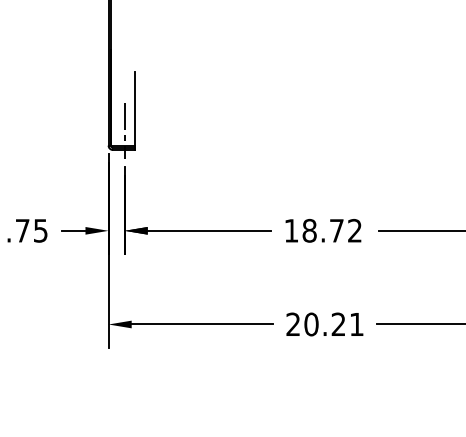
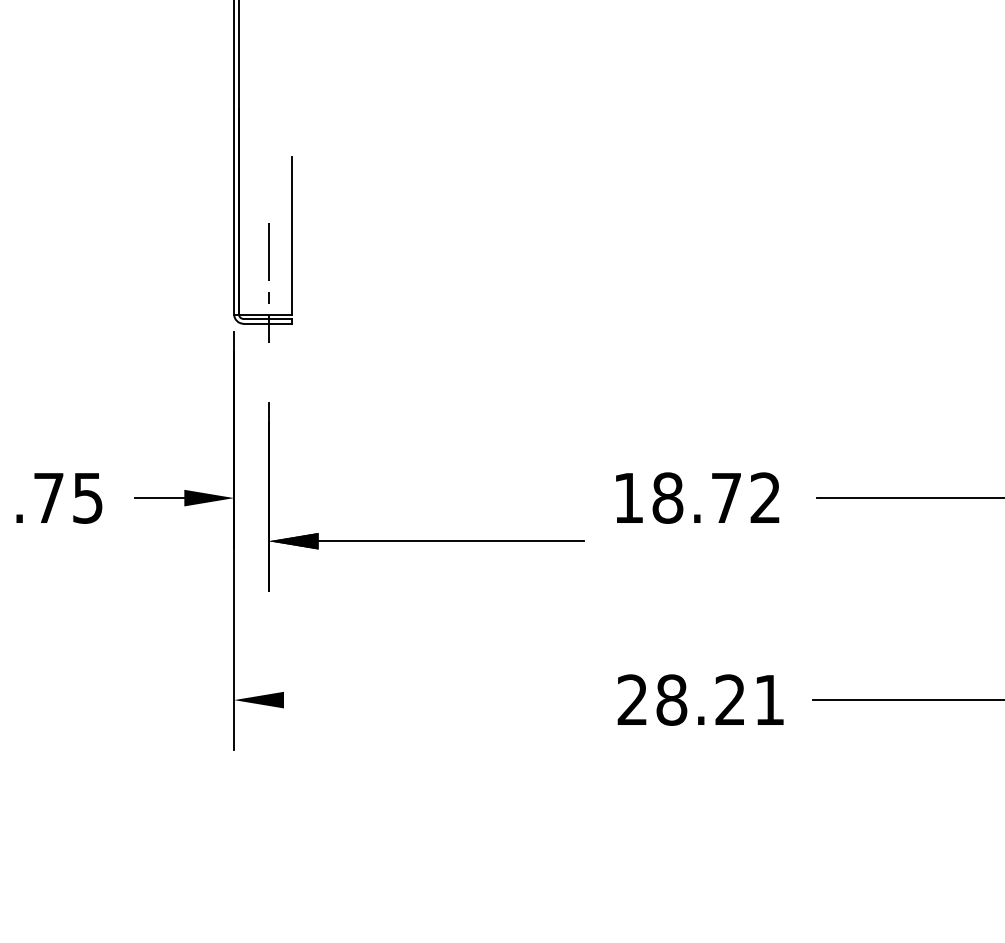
part: (197, 230) -> (425, 540), moved
line: (201, 324) -> (434, 700), removed
text: (311, 324) -> (671, 700), 20.21 -> 28.21

